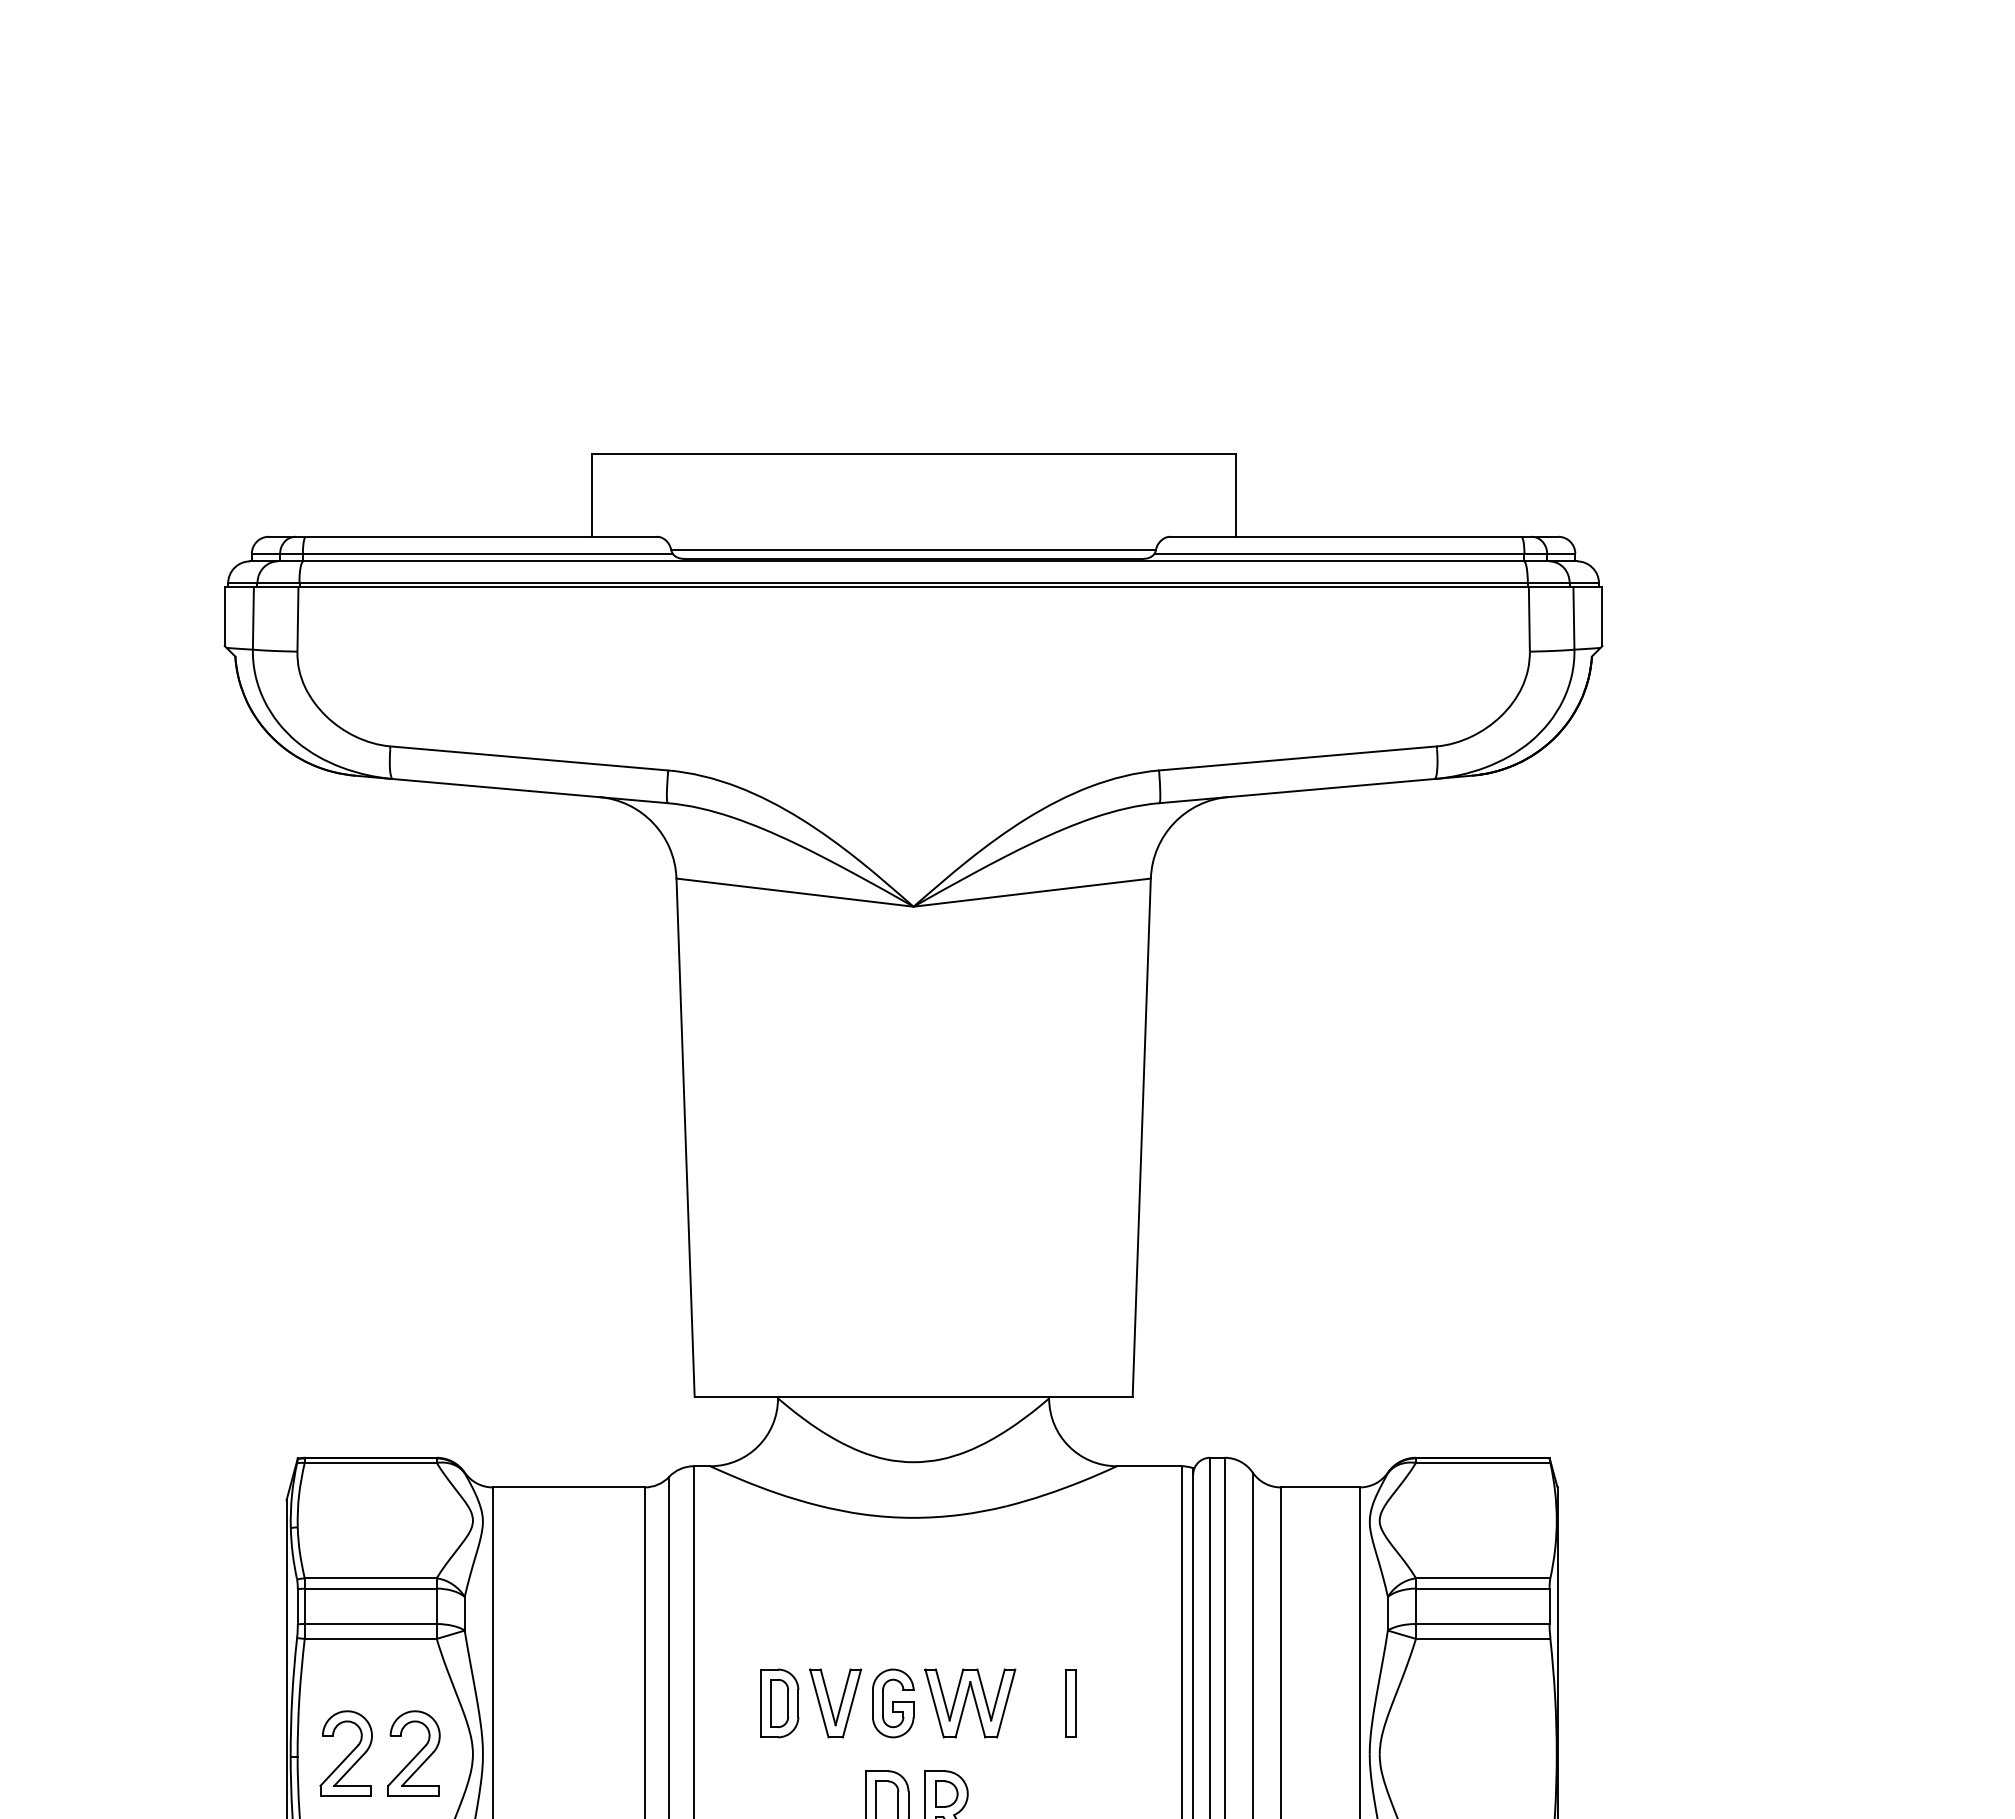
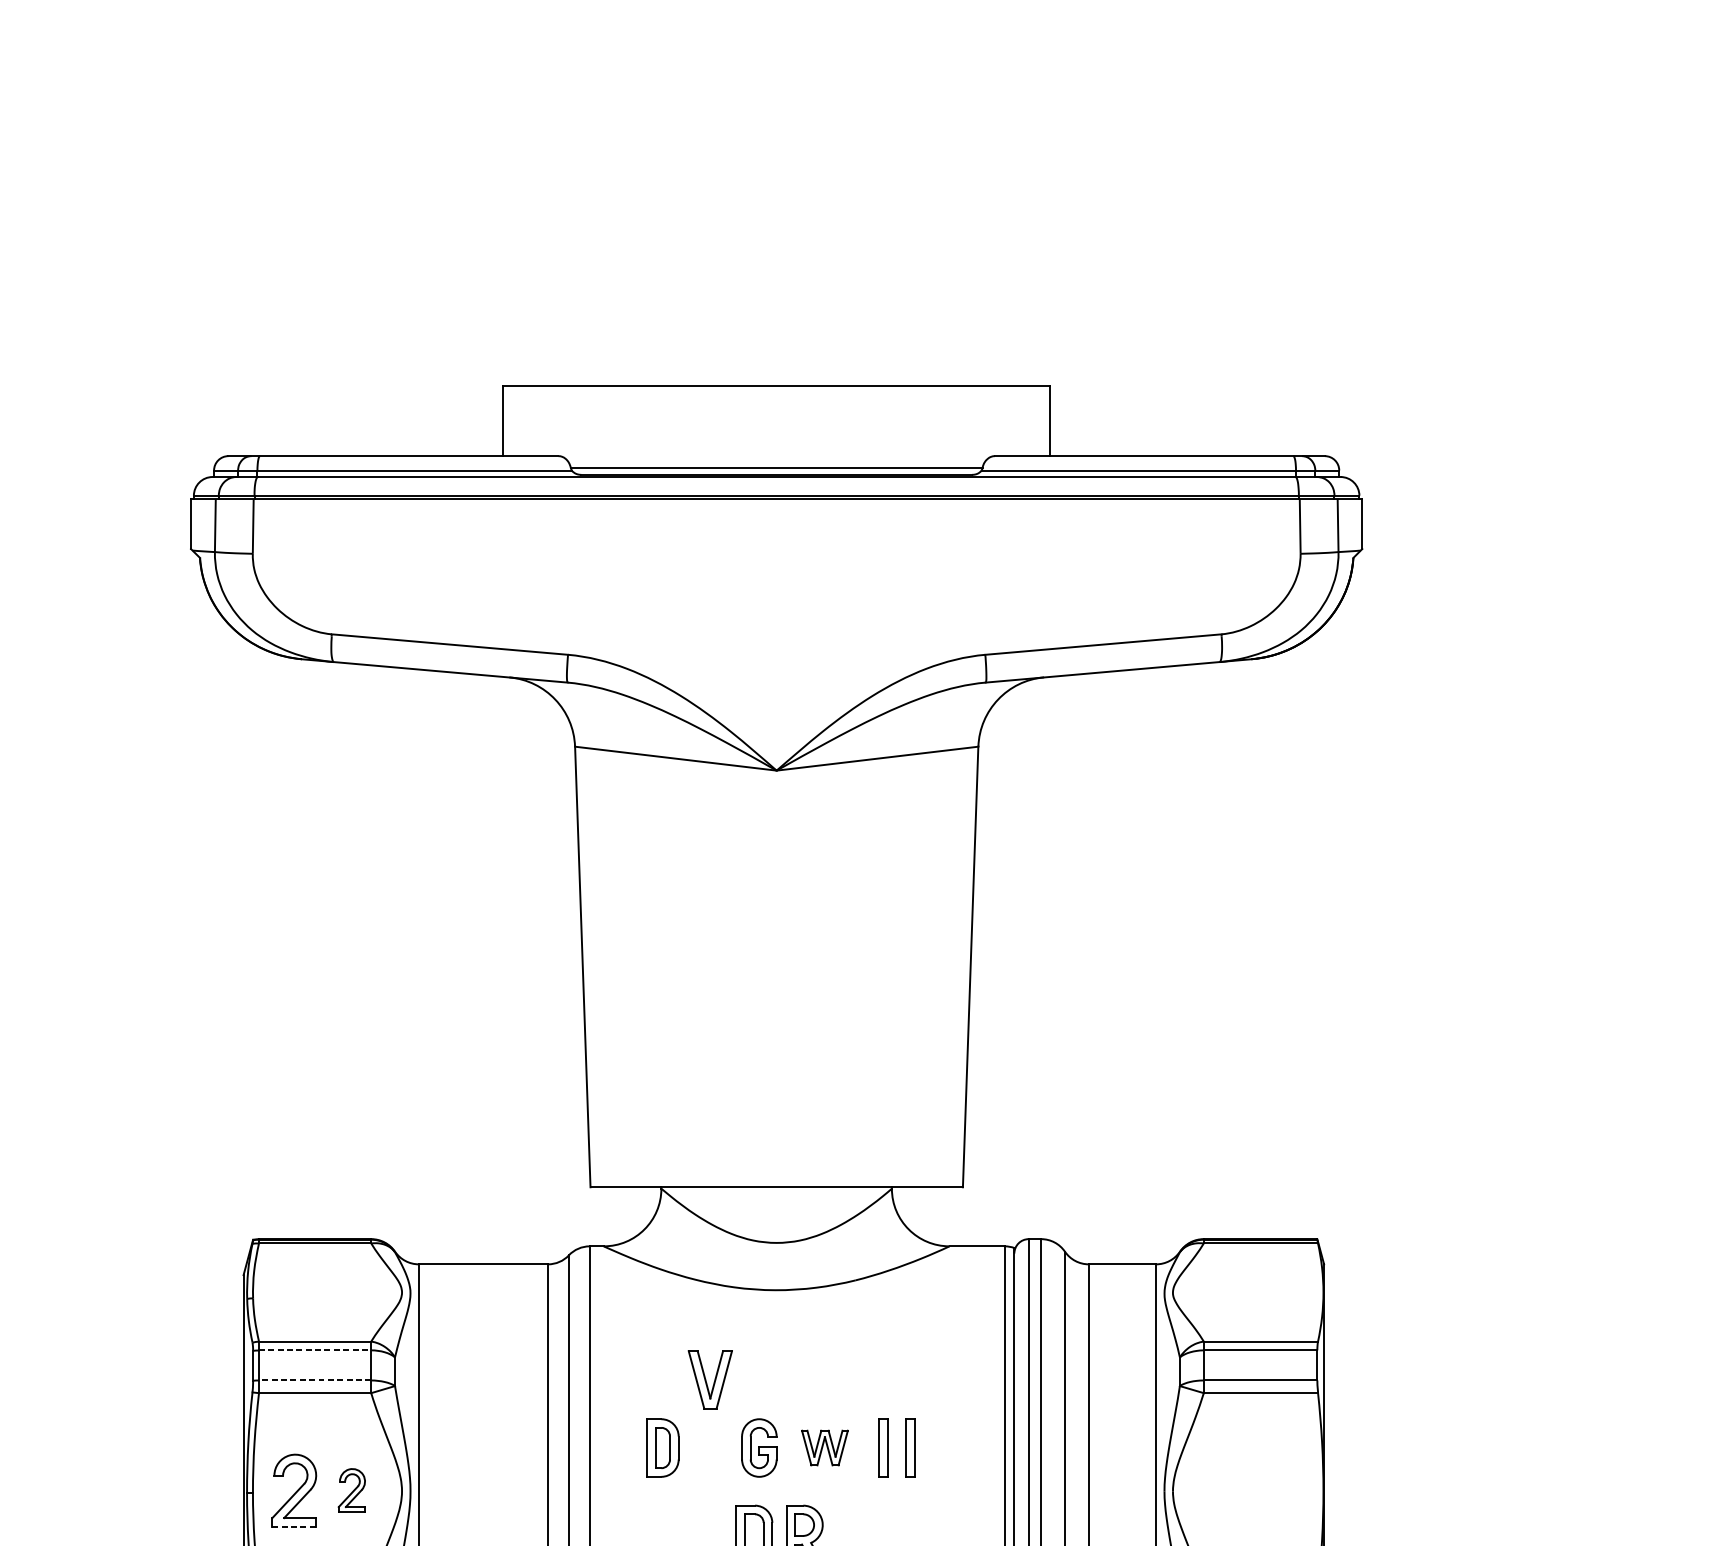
line: (371, 1588) -> (315, 1350), solid -> dashed
line: (370, 1624) -> (314, 1380), solid -> dashed
part: (835, 1703) -> (710, 1380), moved
part: (970, 1703) -> (825, 1448), size x0.6
part: (1038, 1703) -> (882, 1448), added
part: (413, 1753) -> (351, 1490), size x0.6
line: (346, 1796) -> (294, 1527), solid -> dashed

